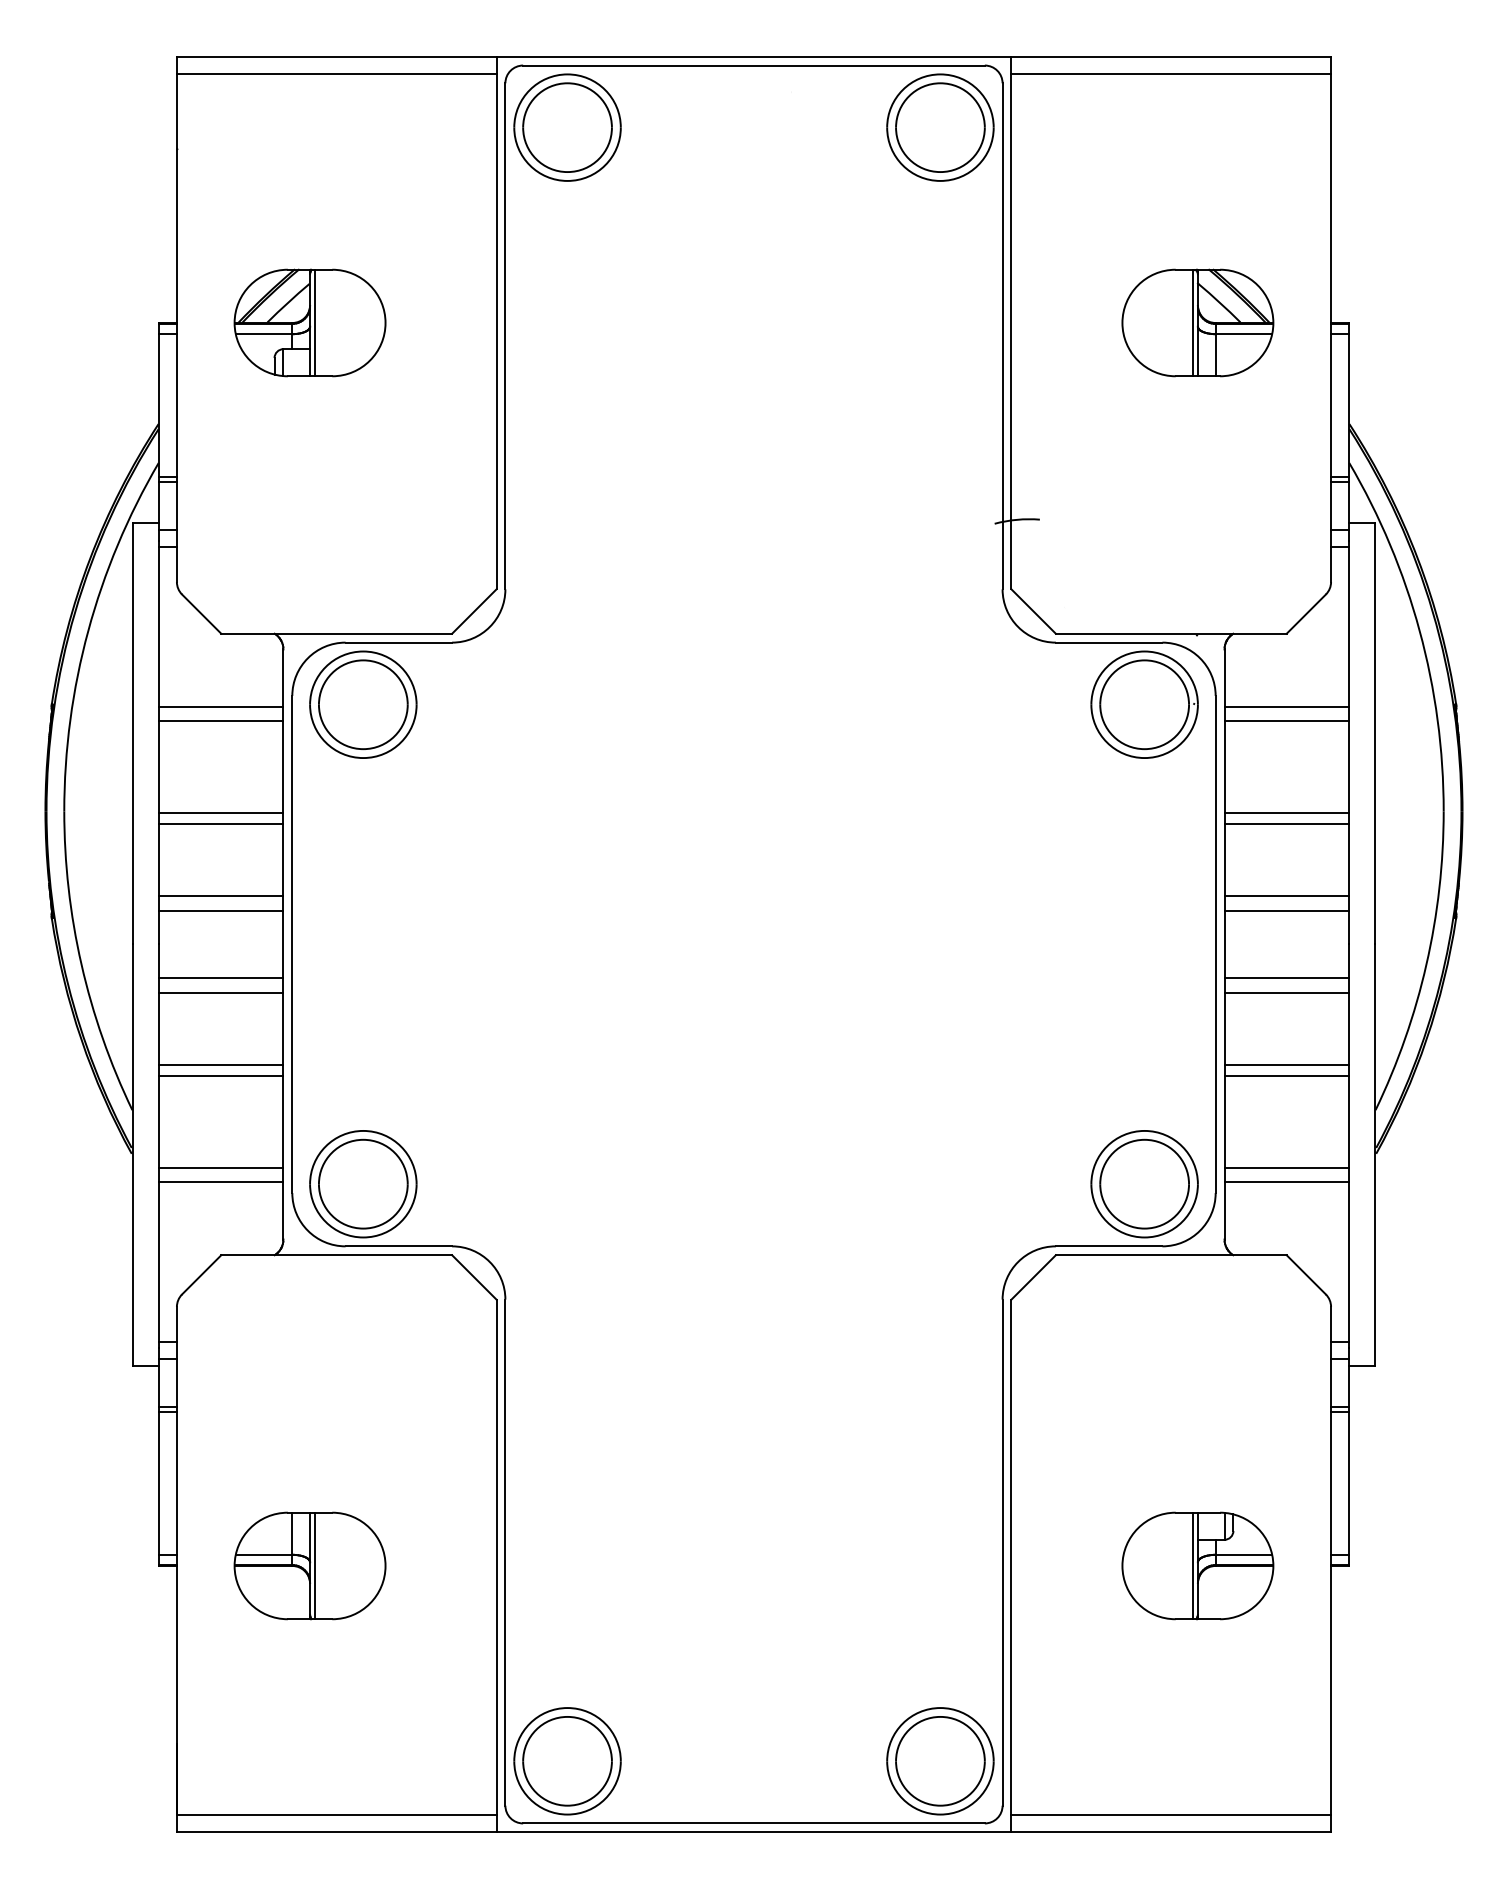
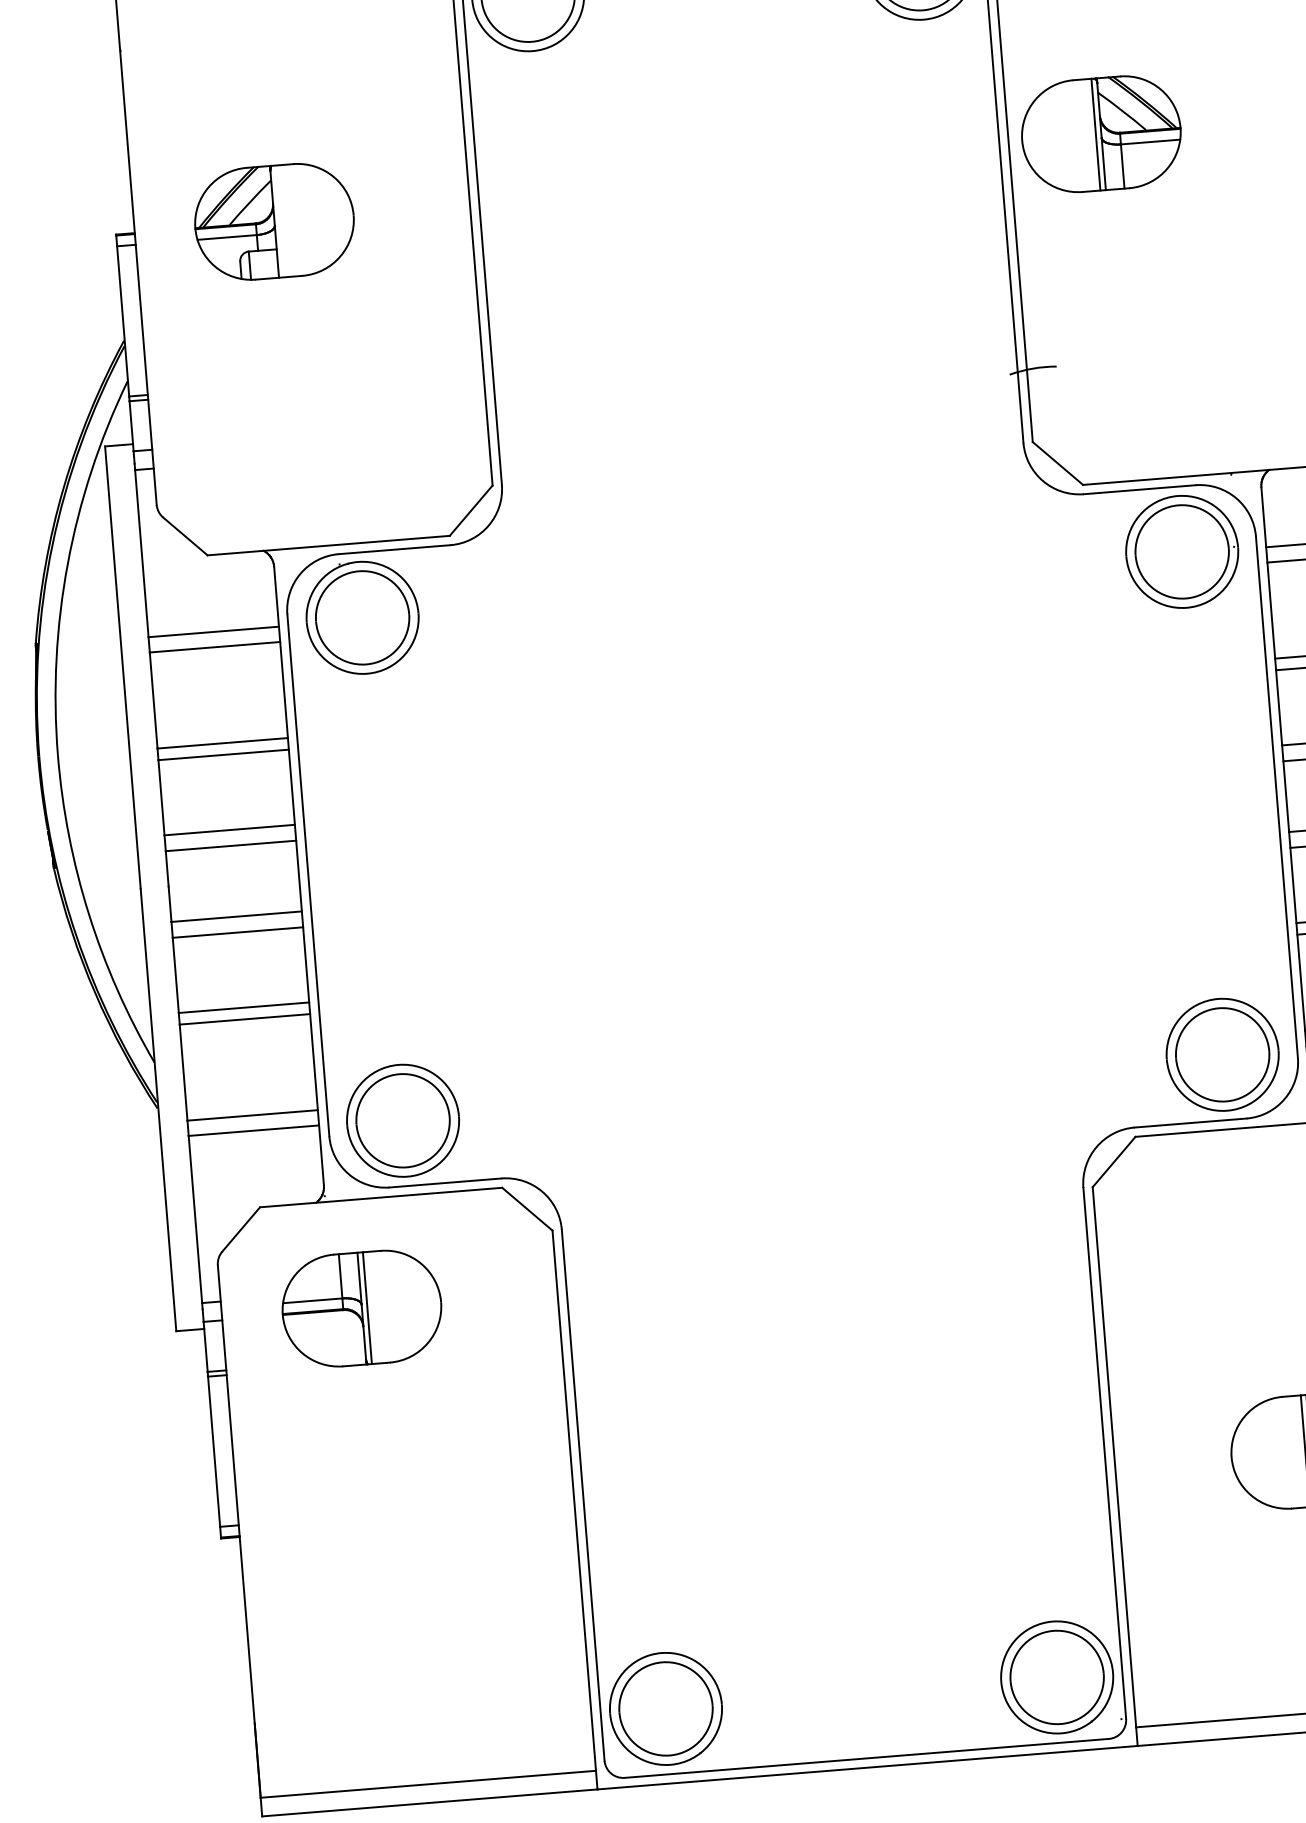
line: (315, 322) -> (280, 220), removed
part: (1197, 322) -> (1100, 133), moved
part: (309, 1565) -> (361, 1308), moved

